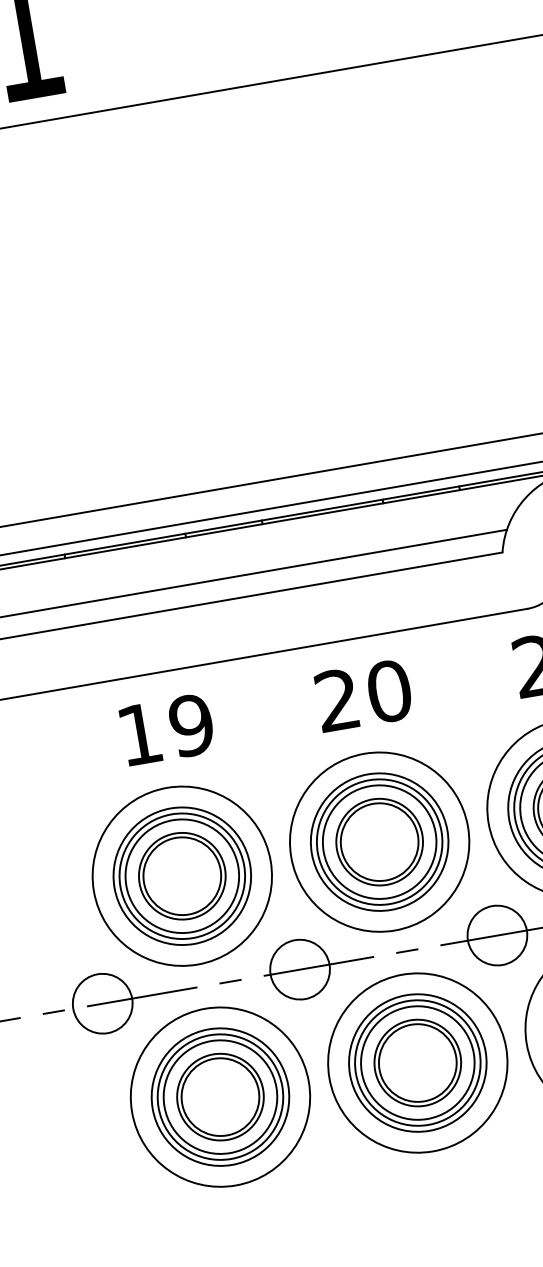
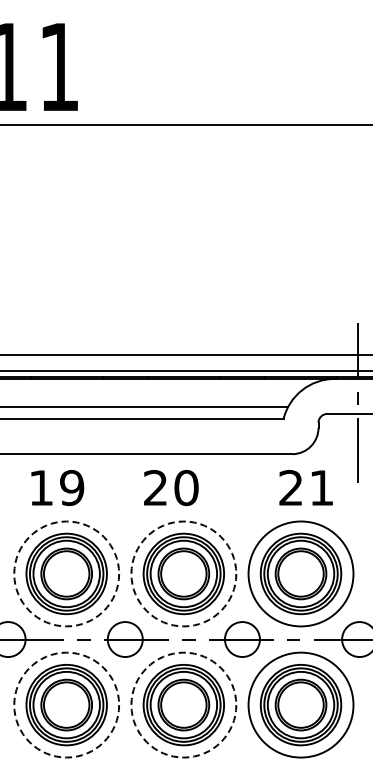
text: (364, 696) -> (171, 488), moved
text: (167, 730) -> (57, 488), moved
circle: (378, 841) -> (183, 573), solid -> dashed
circle: (181, 875) -> (66, 573), solid -> dashed
circle: (417, 1062) -> (183, 704), solid -> dashed
circle: (219, 1096) -> (66, 704), solid -> dashed

